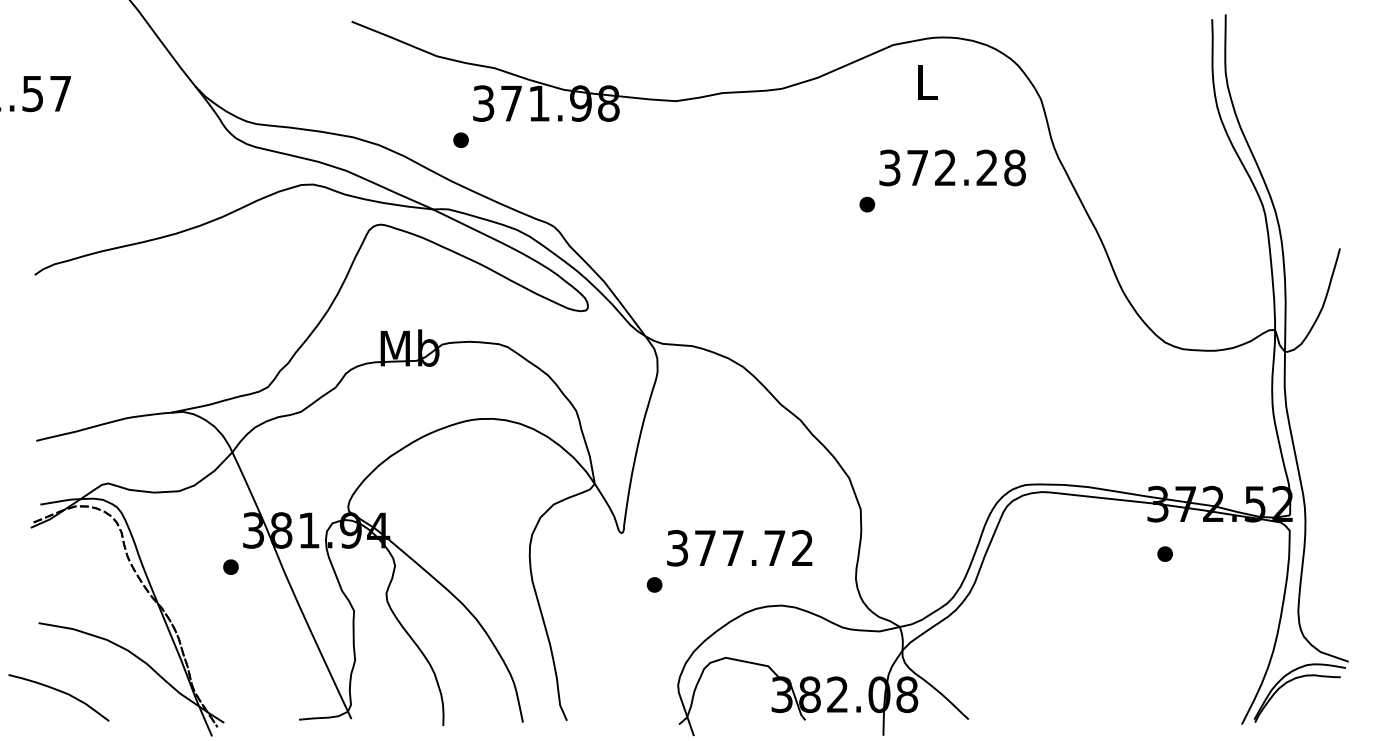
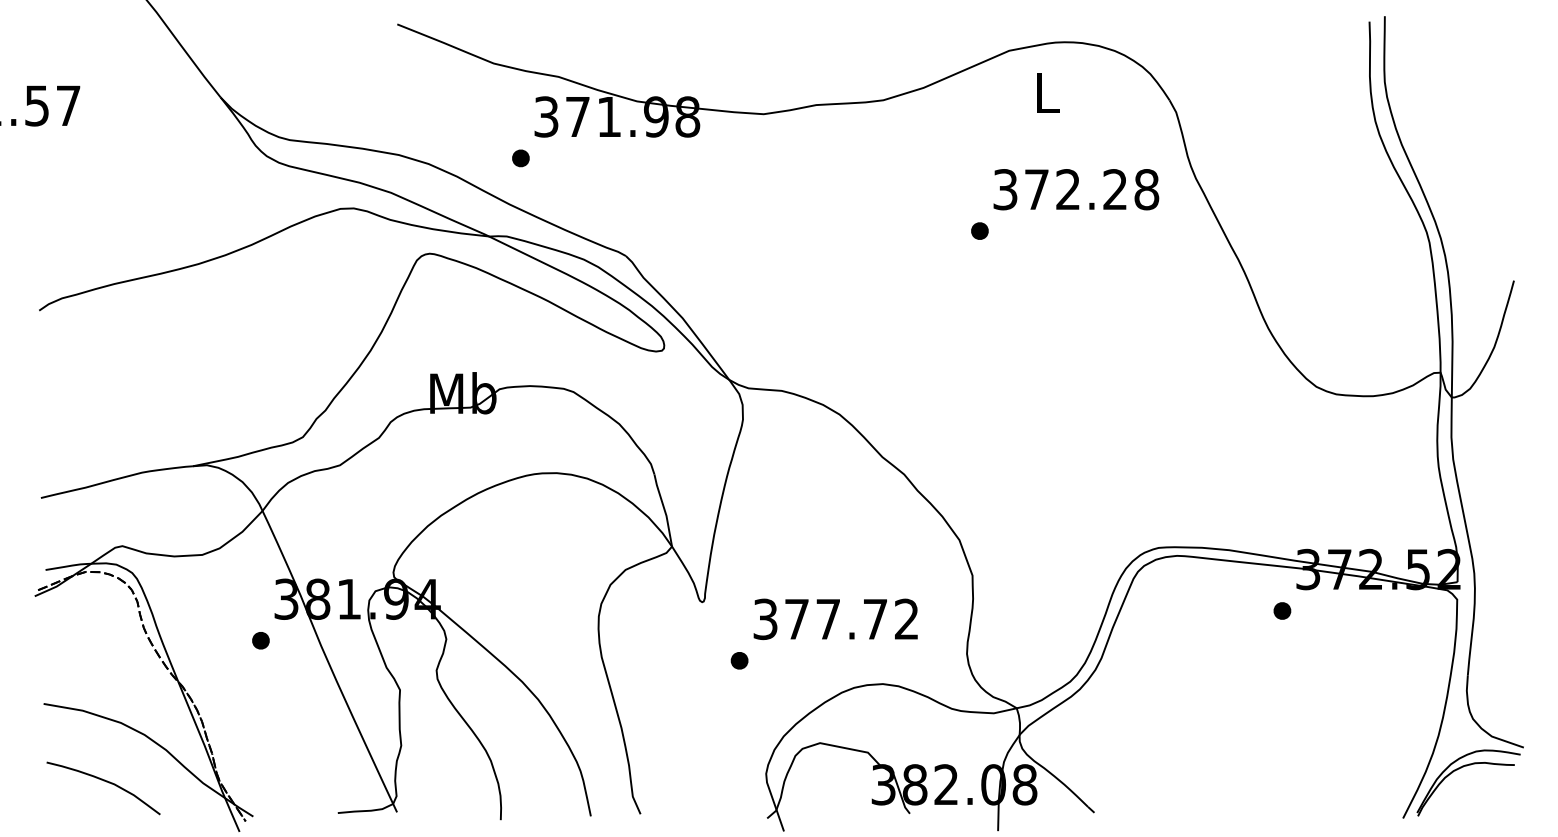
part: (1165, 553) -> (1282, 610), moved
curve: (61, 692) -> (106, 782), moved

